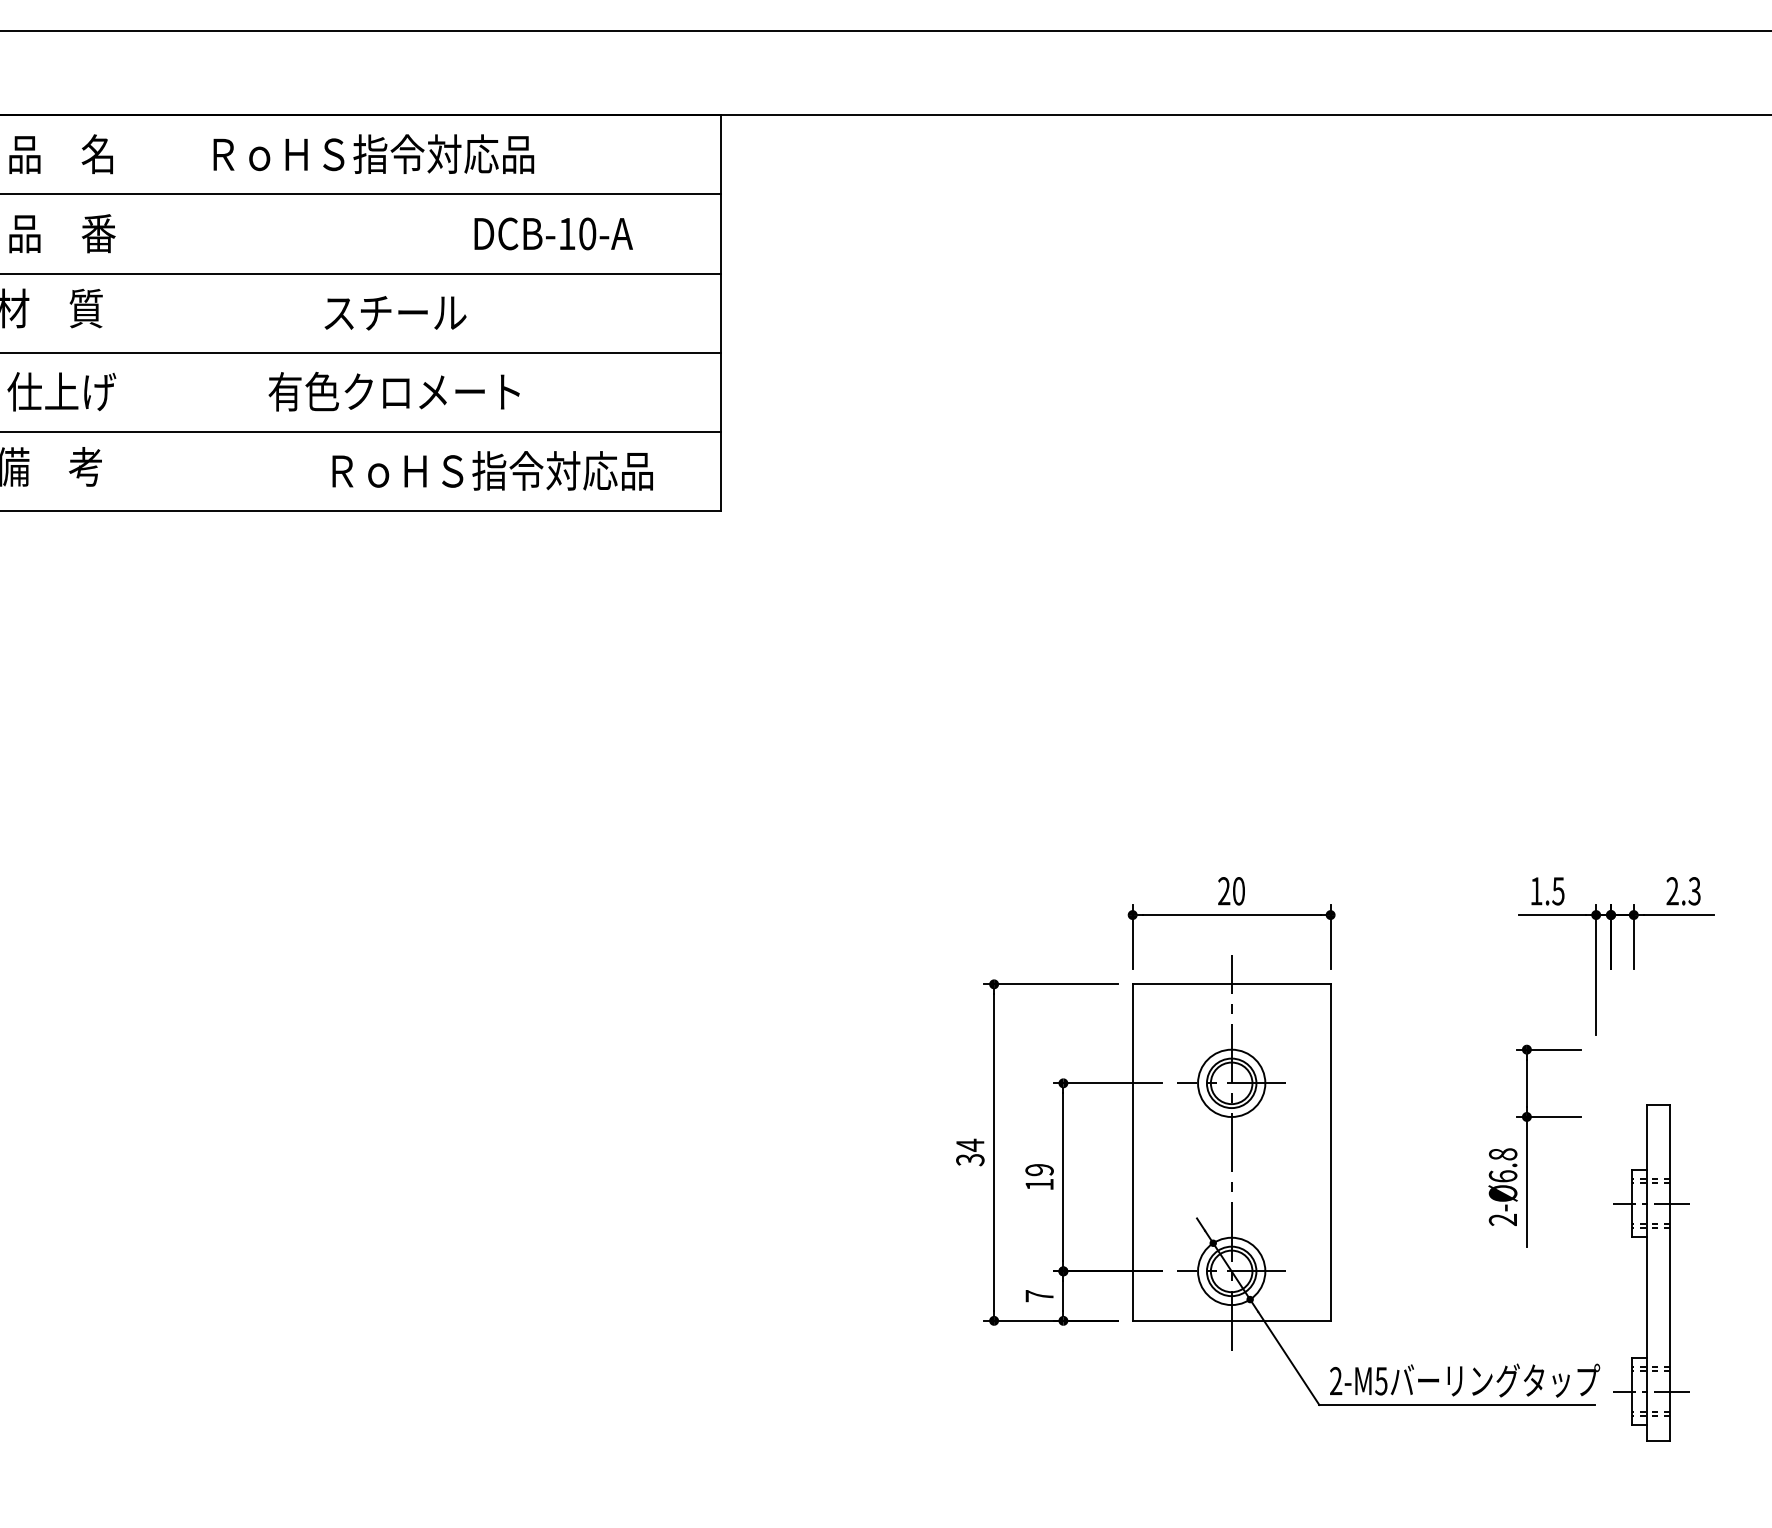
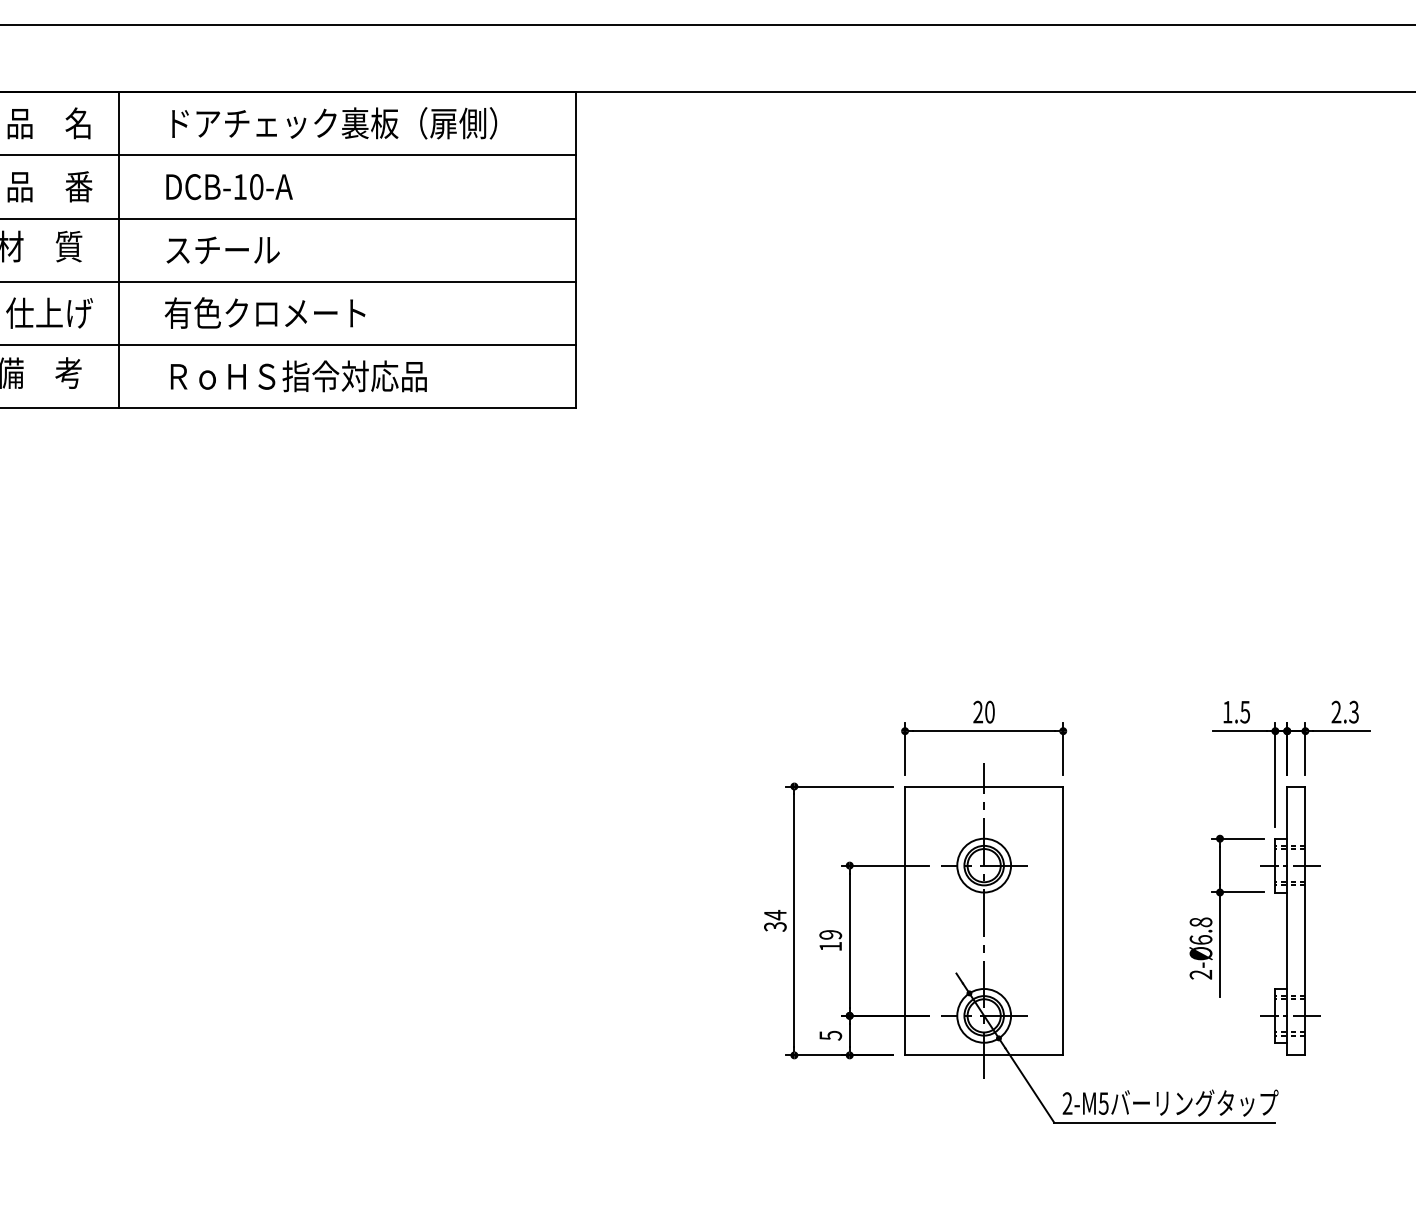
text: (417, 154) -> (333, 123), ＲｏＨＳ指令対応品 -> ドアチェック裏板（扉側）
text: (553, 234) -> (229, 187), moved
line: (148, 313) -> (118, 250), added
text: (394, 313) -> (222, 250), moved
text: (393, 390) -> (264, 312), moved
text: (492, 471) -> (298, 376), moved
part: (1651, 1272) -> (1290, 920), moved
text: (1039, 1295) -> (830, 1035), 7 -> 5

